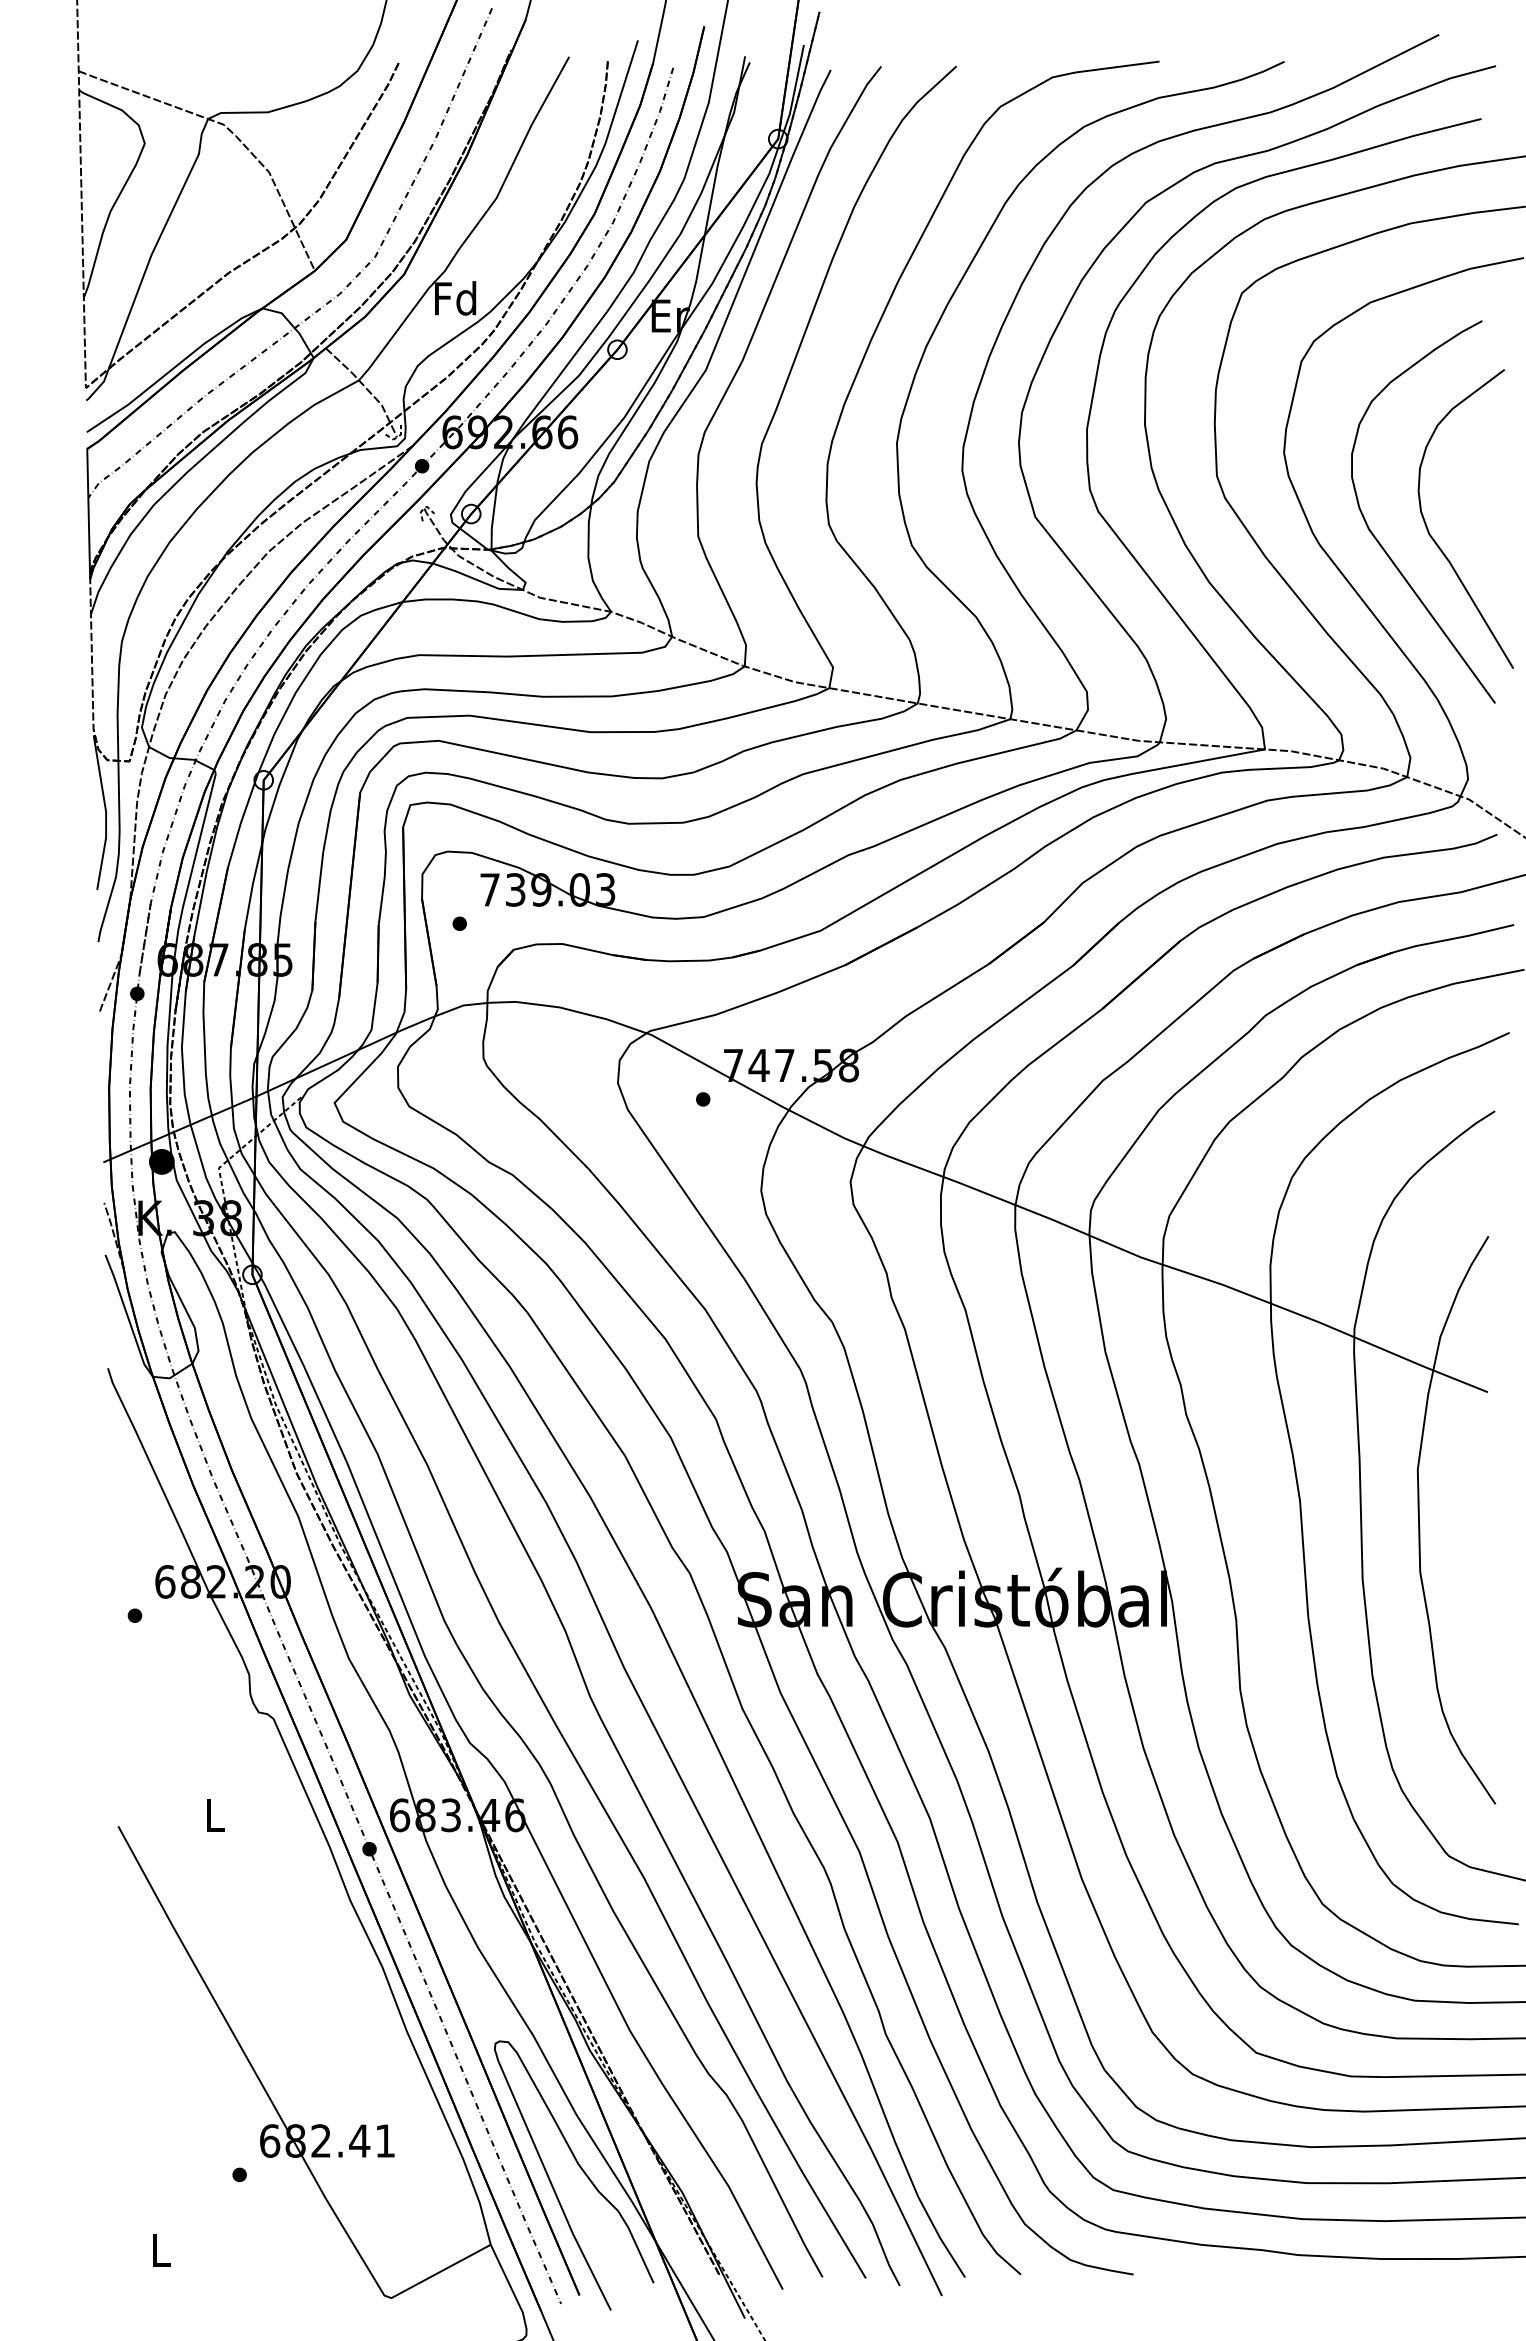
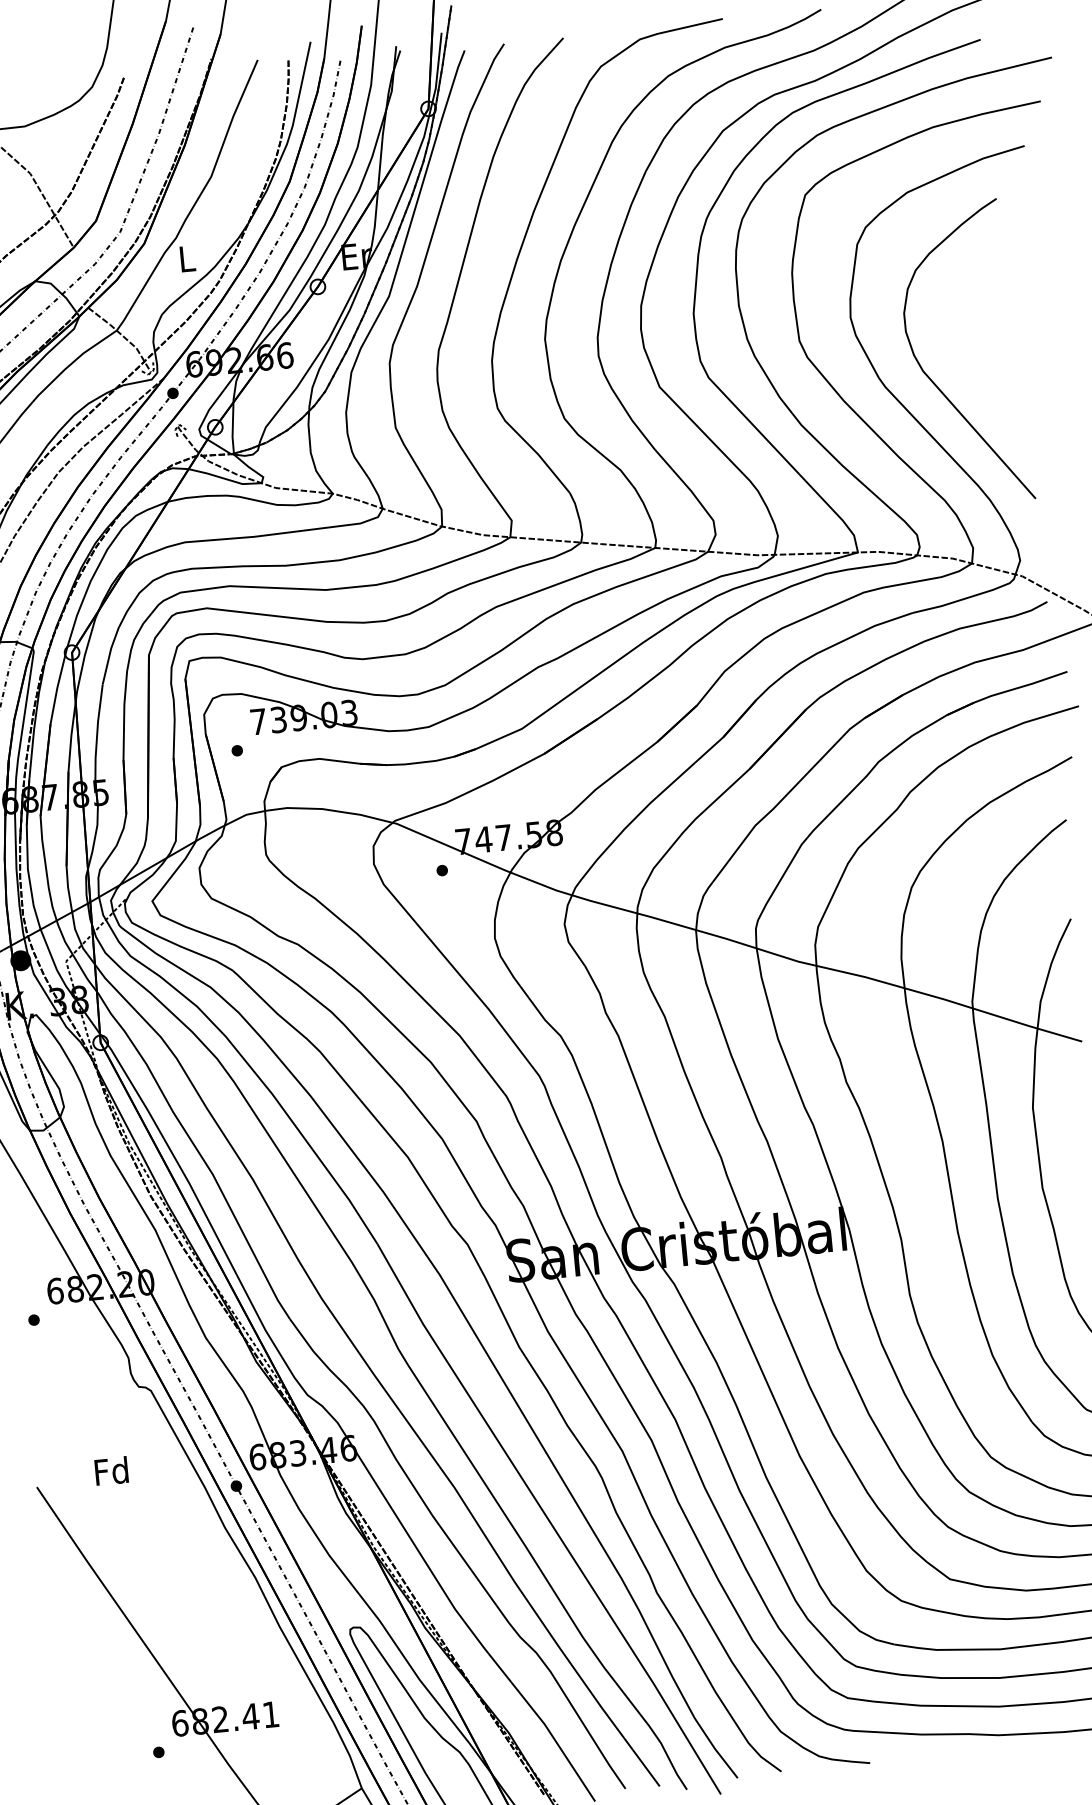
text: (455, 298) -> (186, 258), Fd -> L
curve: (1435, 540) -> (976, 375), removed
text: (213, 1814) -> (110, 1470), L -> Fd

